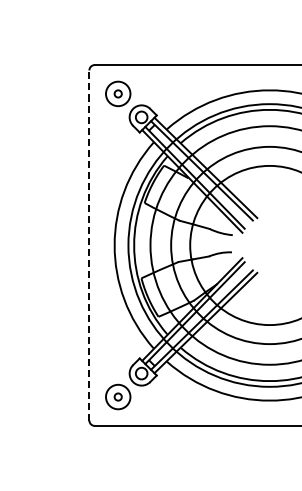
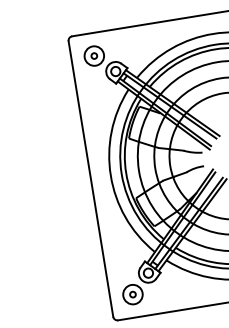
line: (89, 245) -> (91, 179), dashed -> solid

